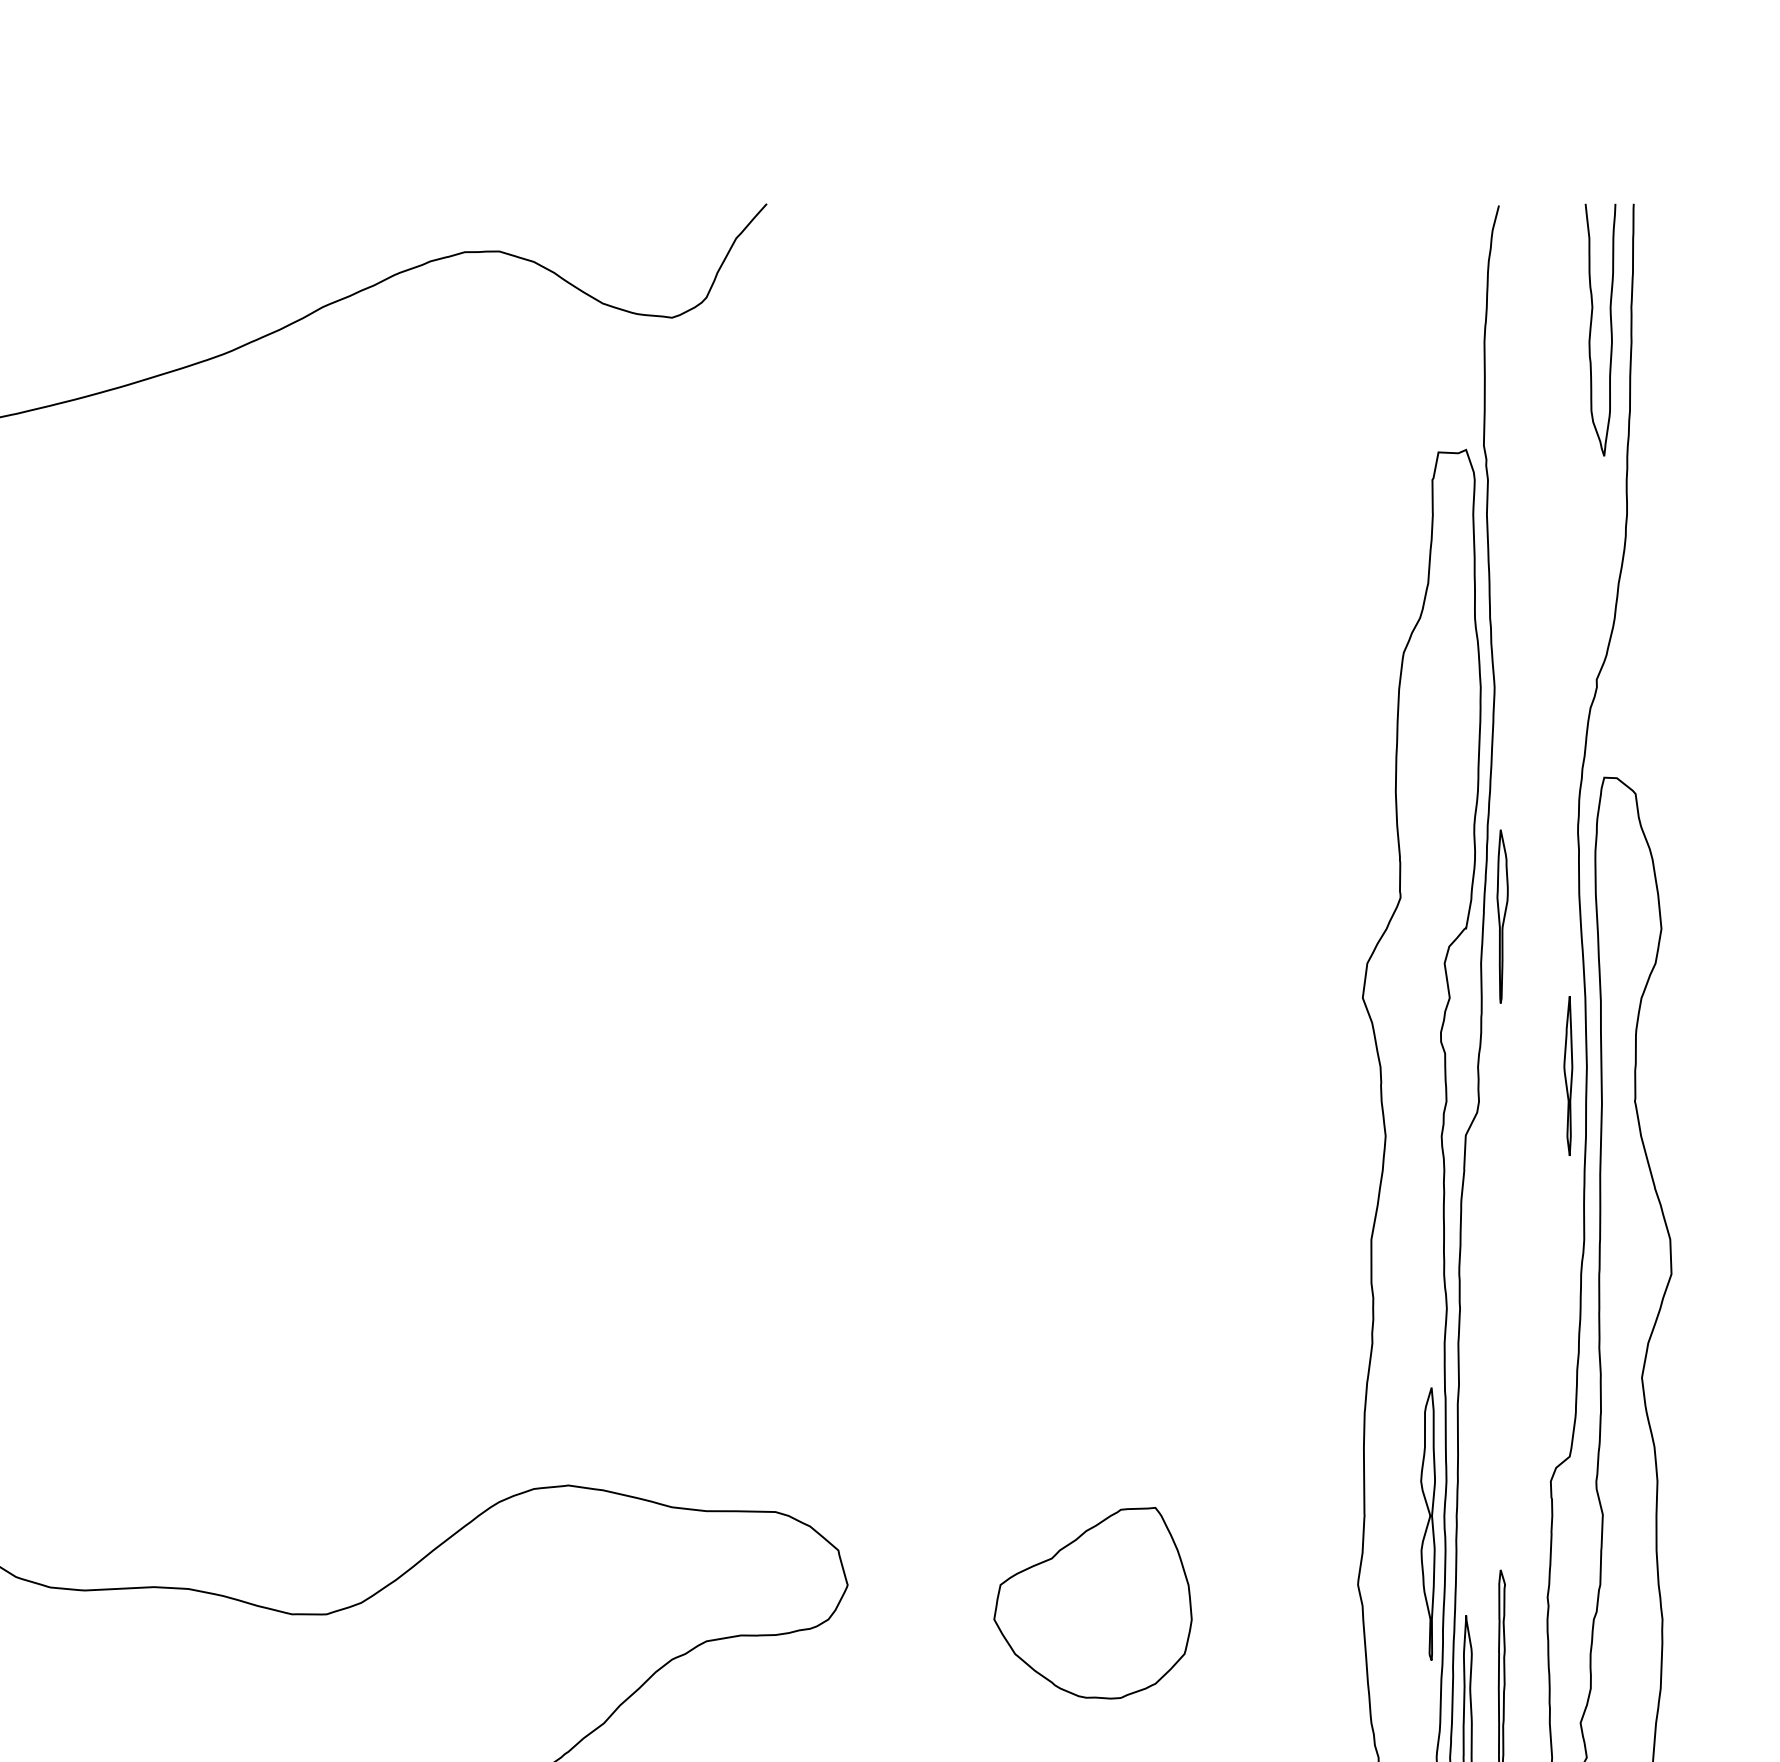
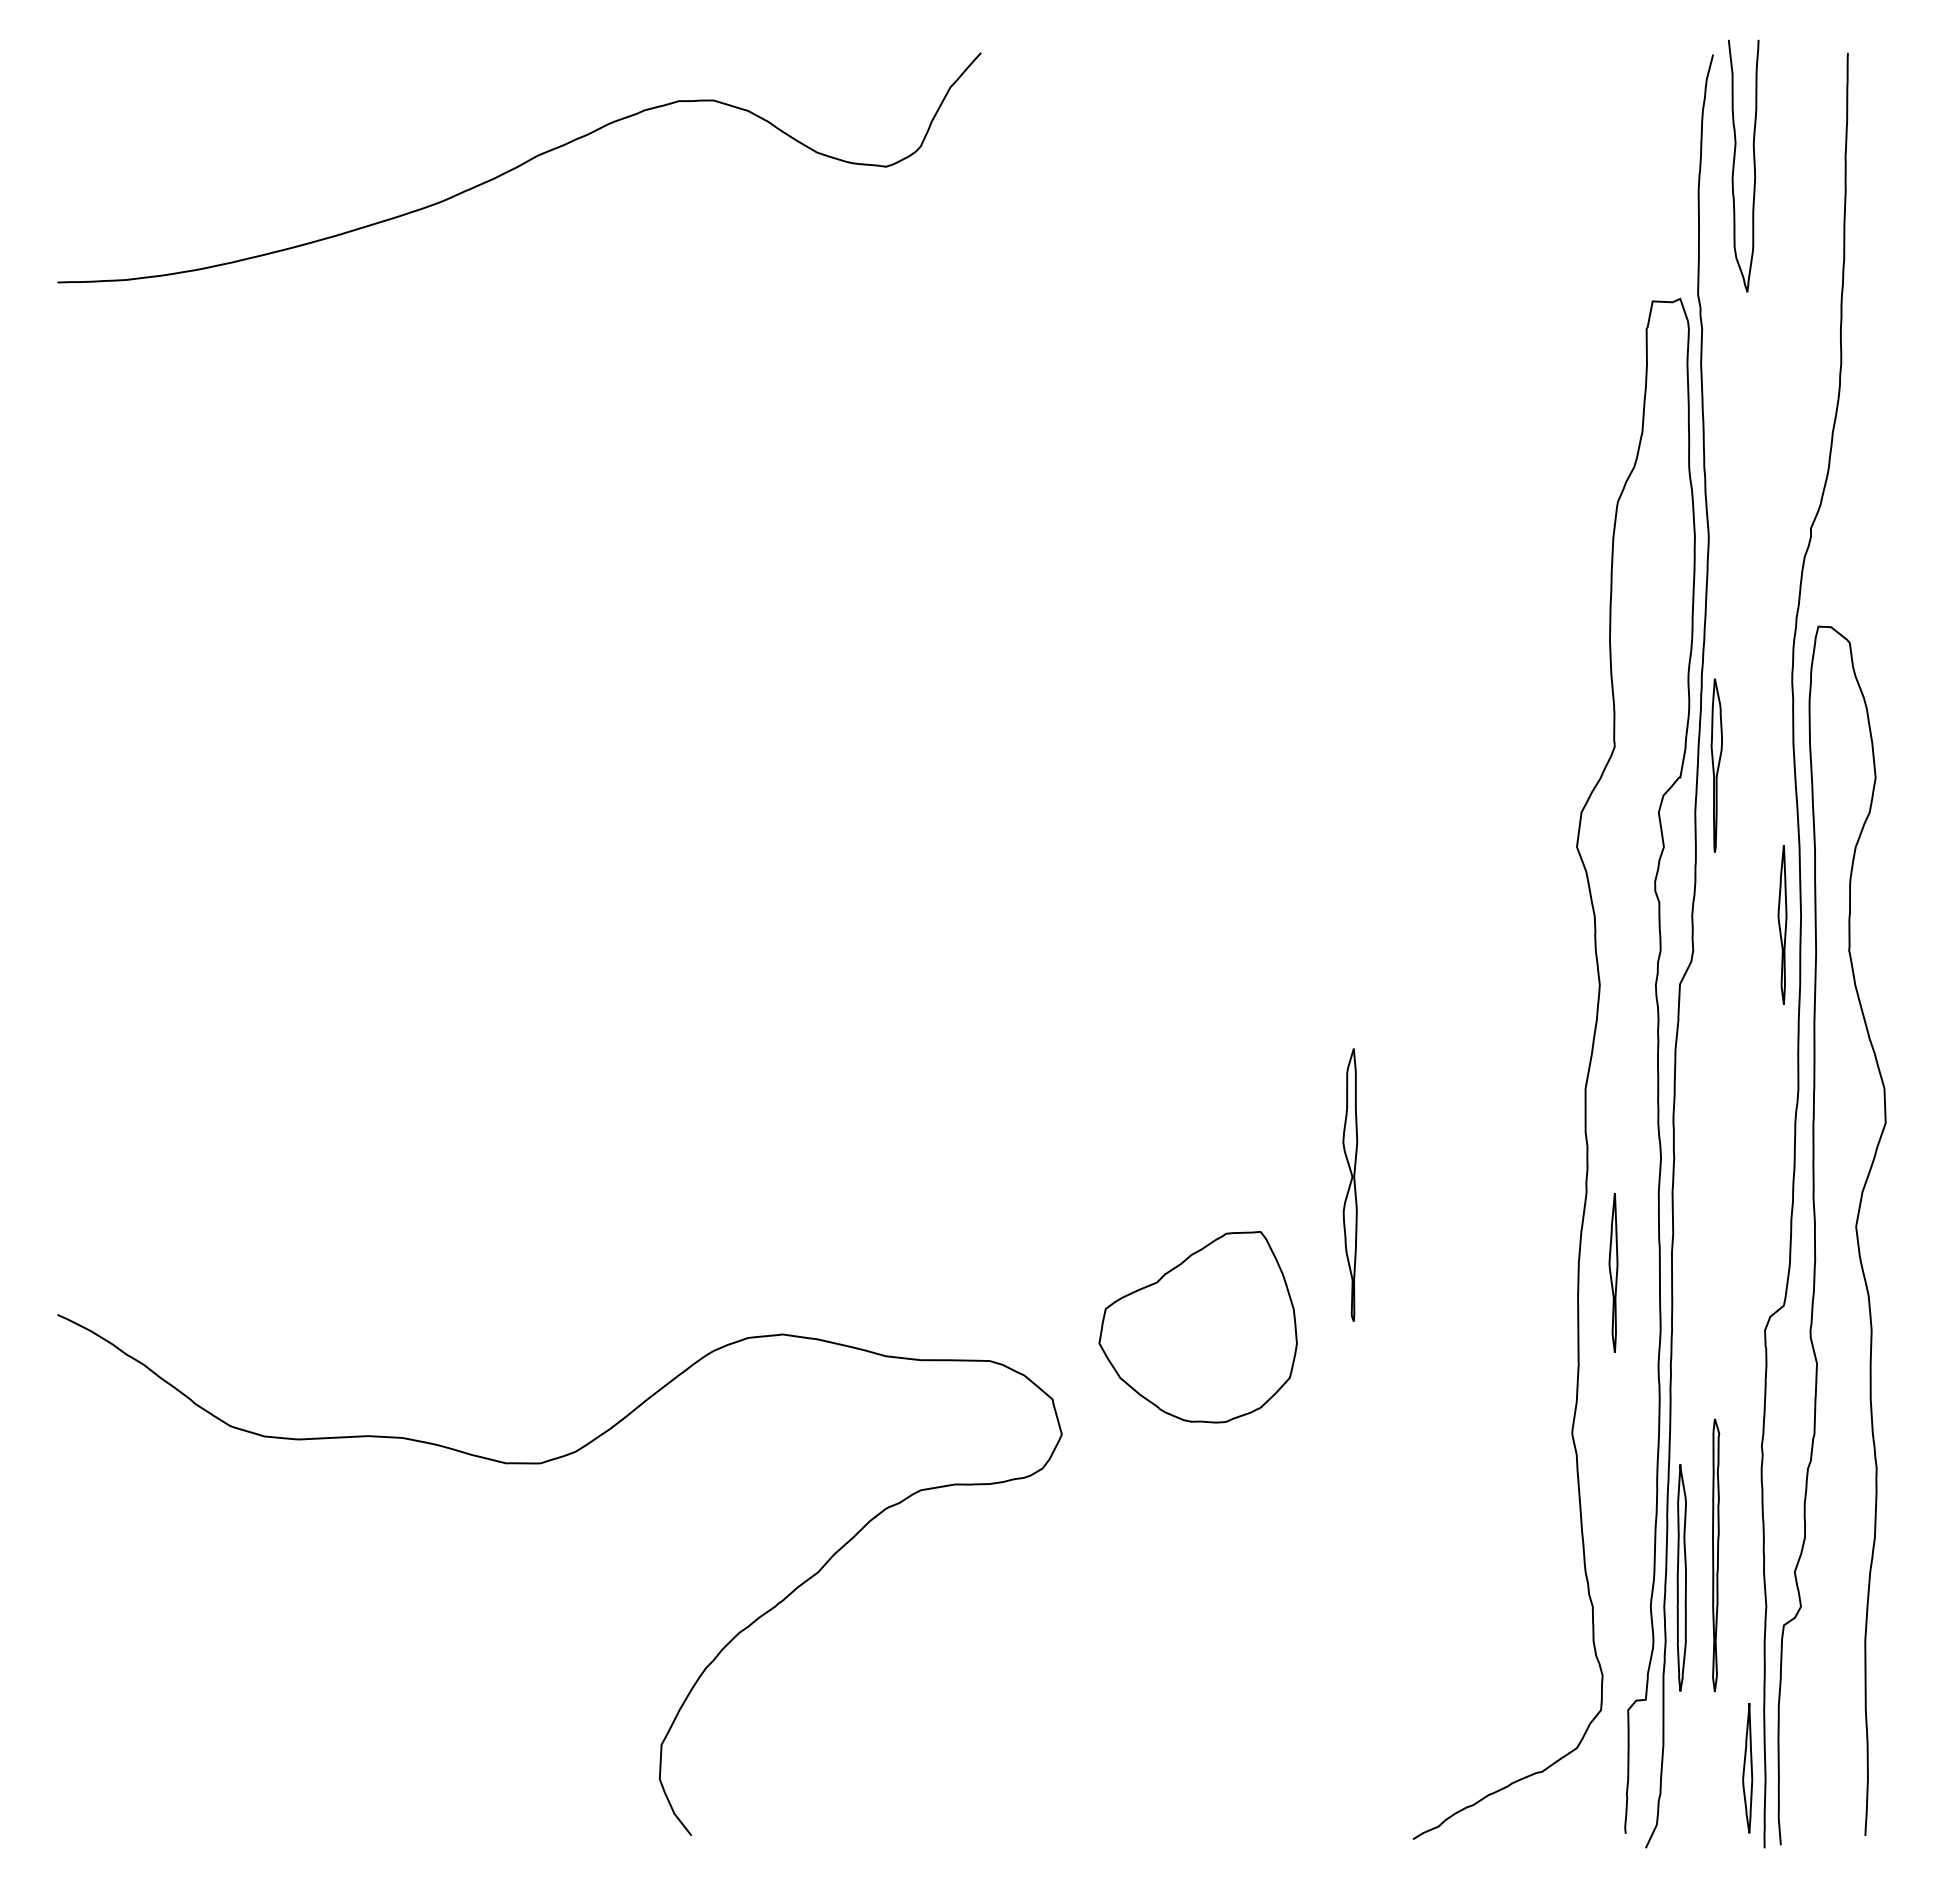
curve: (1591, 329) -> (1734, 165), moved
part: (1399, 1423) -> (1613, 1272), added
part: (1428, 1523) -> (1350, 1184), moved
part: (1092, 1602) -> (1197, 1326), moved

